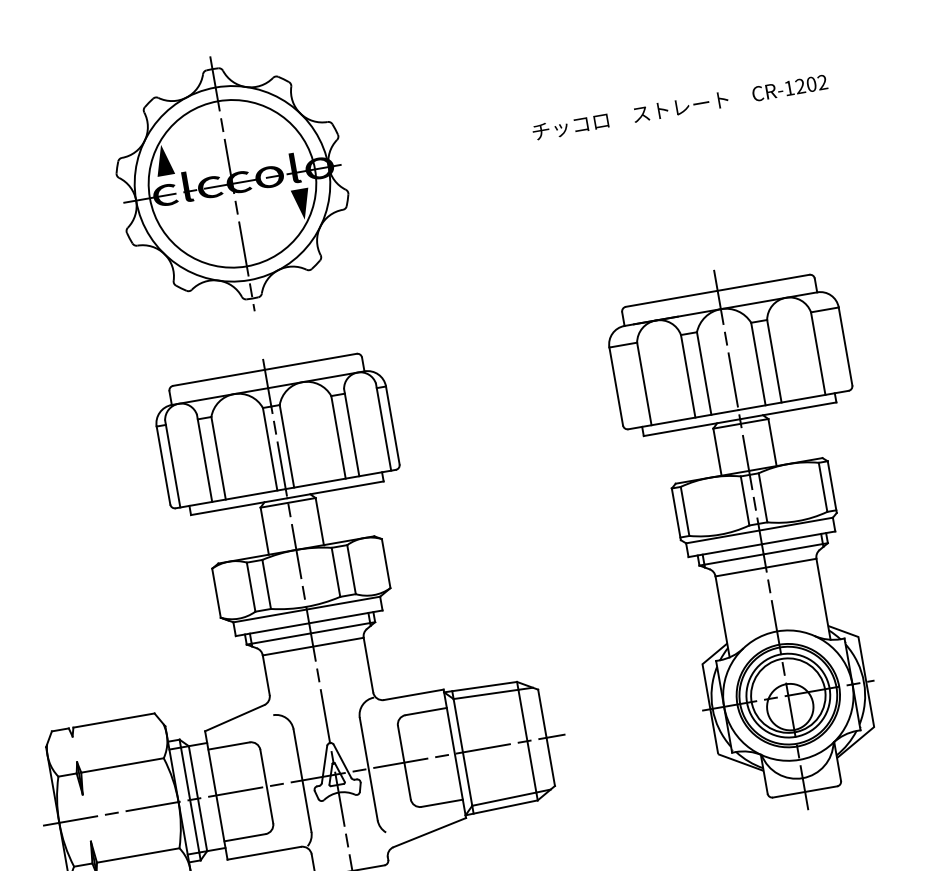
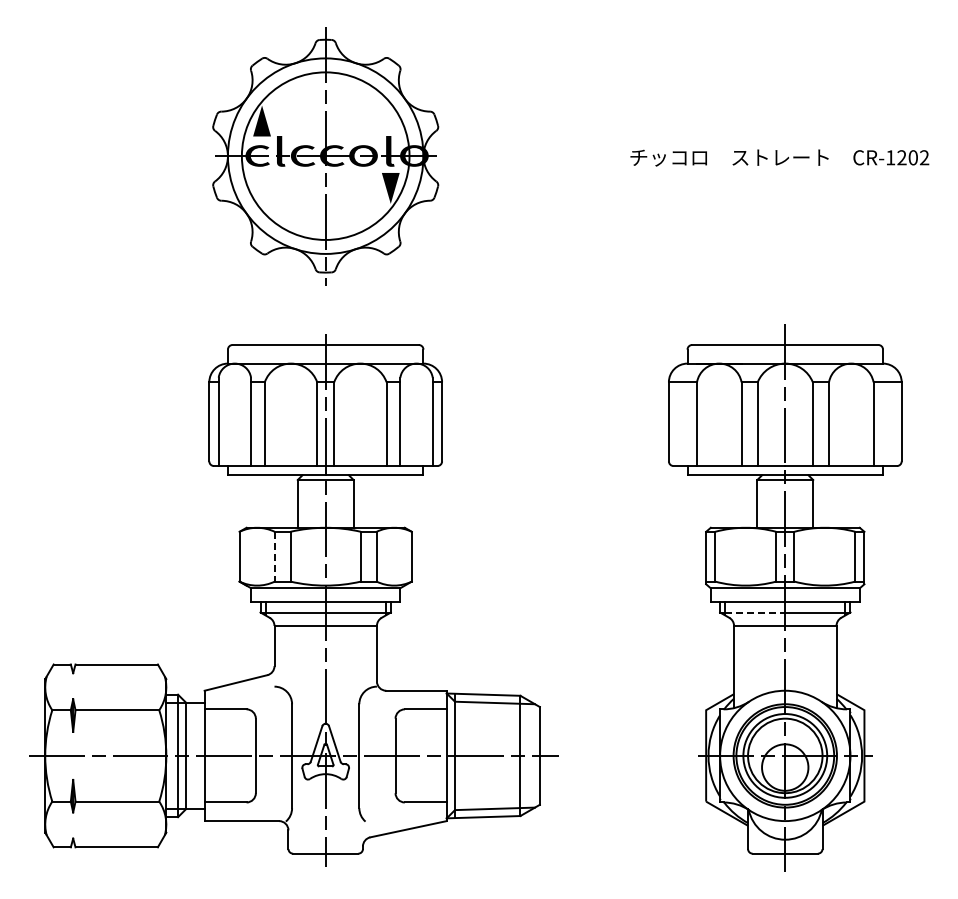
line: (734, 559) -> (755, 612), solid -> dashed
line: (250, 587) -> (274, 556), solid -> dashed

